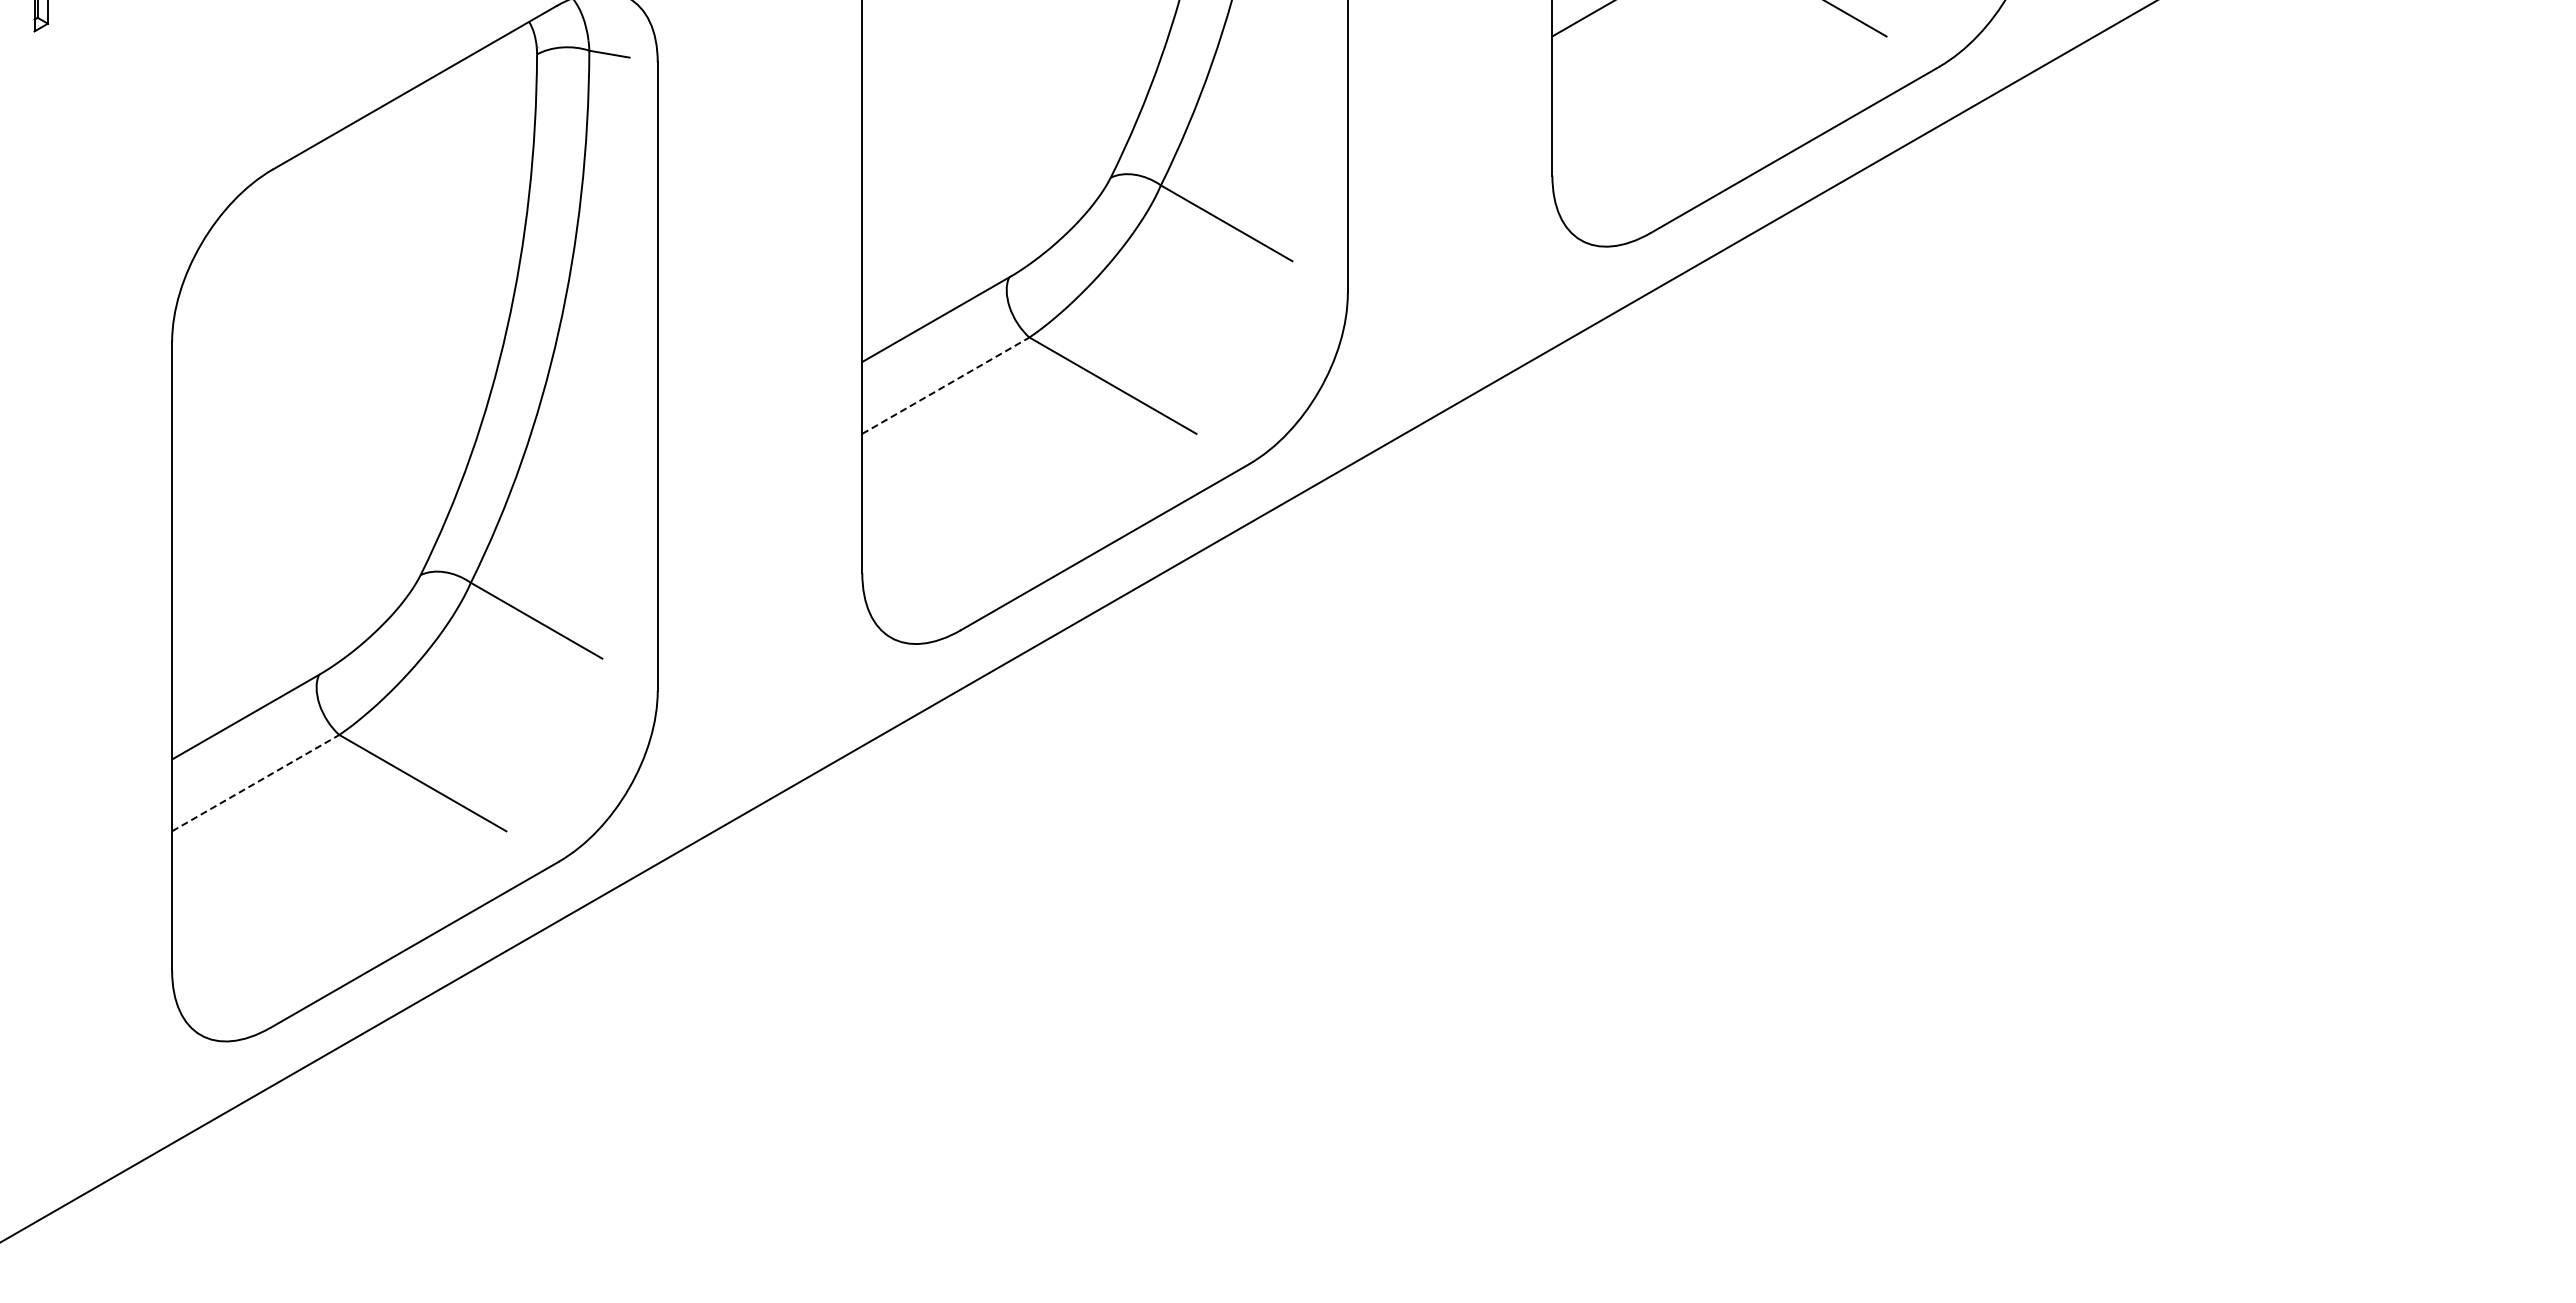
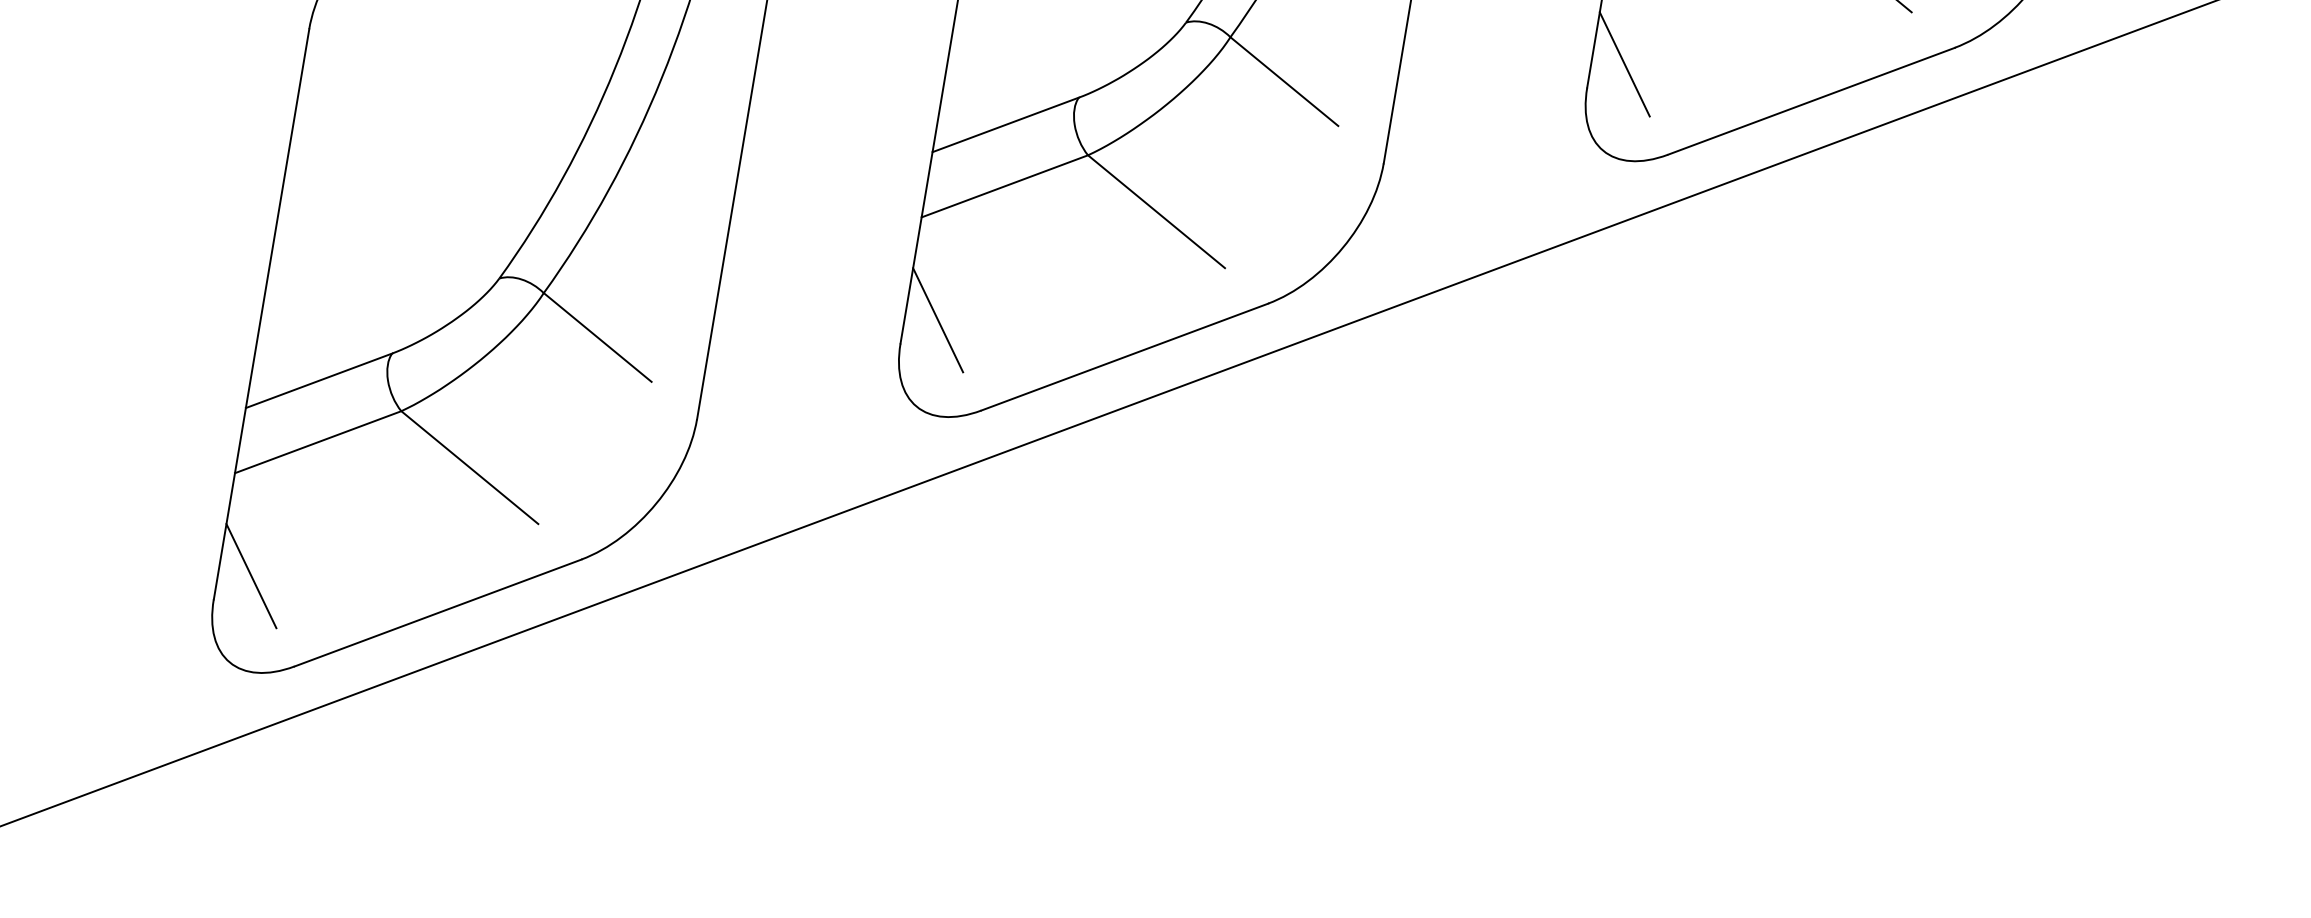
line: (1588, 143) -> (1624, 64), added
line: (946, 385) -> (1005, 186), dashed -> solid
line: (898, 540) -> (938, 319), added
line: (256, 782) -> (318, 441), dashed -> solid
line: (208, 938) -> (251, 576), added

